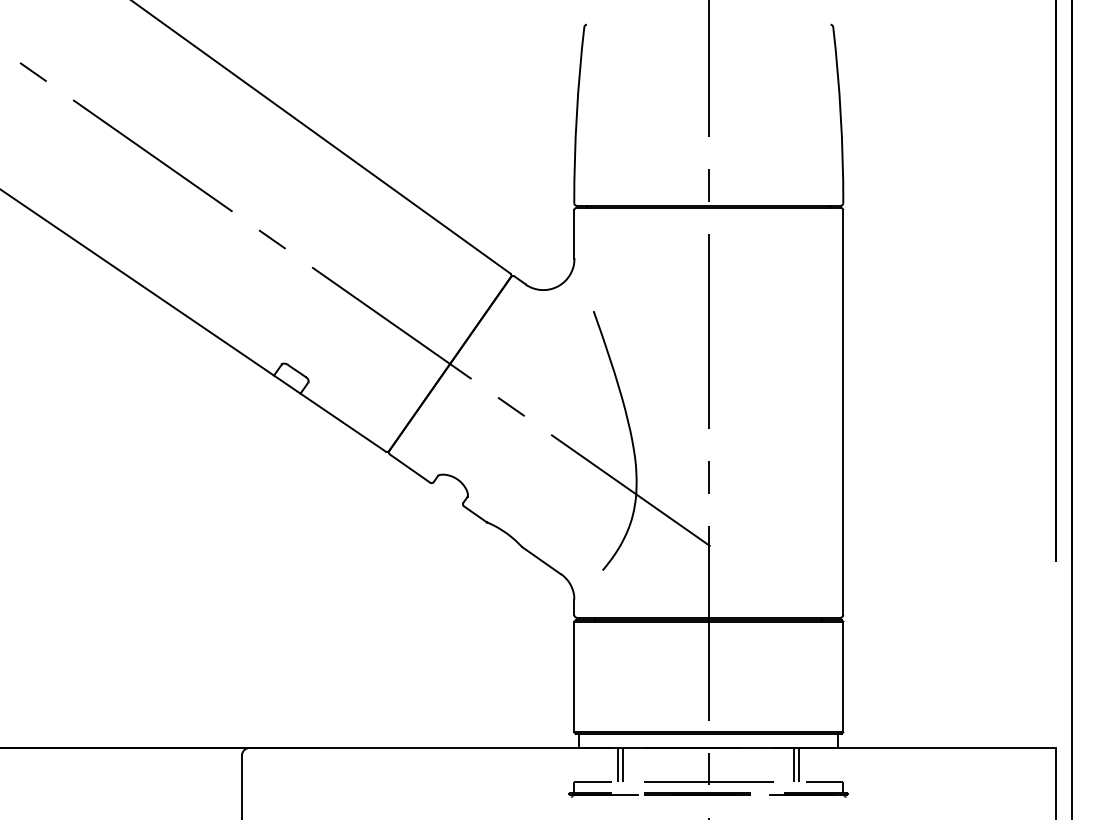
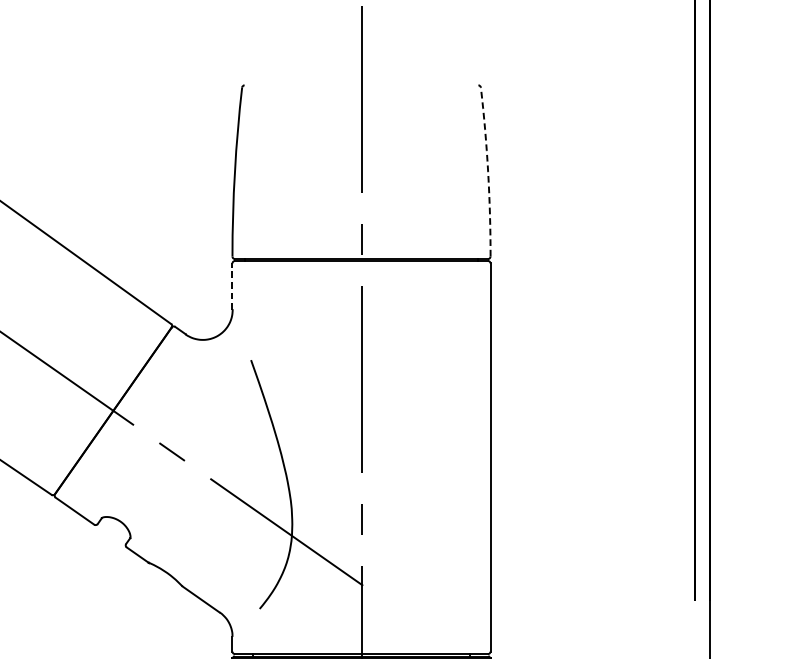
arc: (840, 114) -> (487, 171), solid -> dashed
line: (574, 234) -> (232, 286), solid -> dashed

